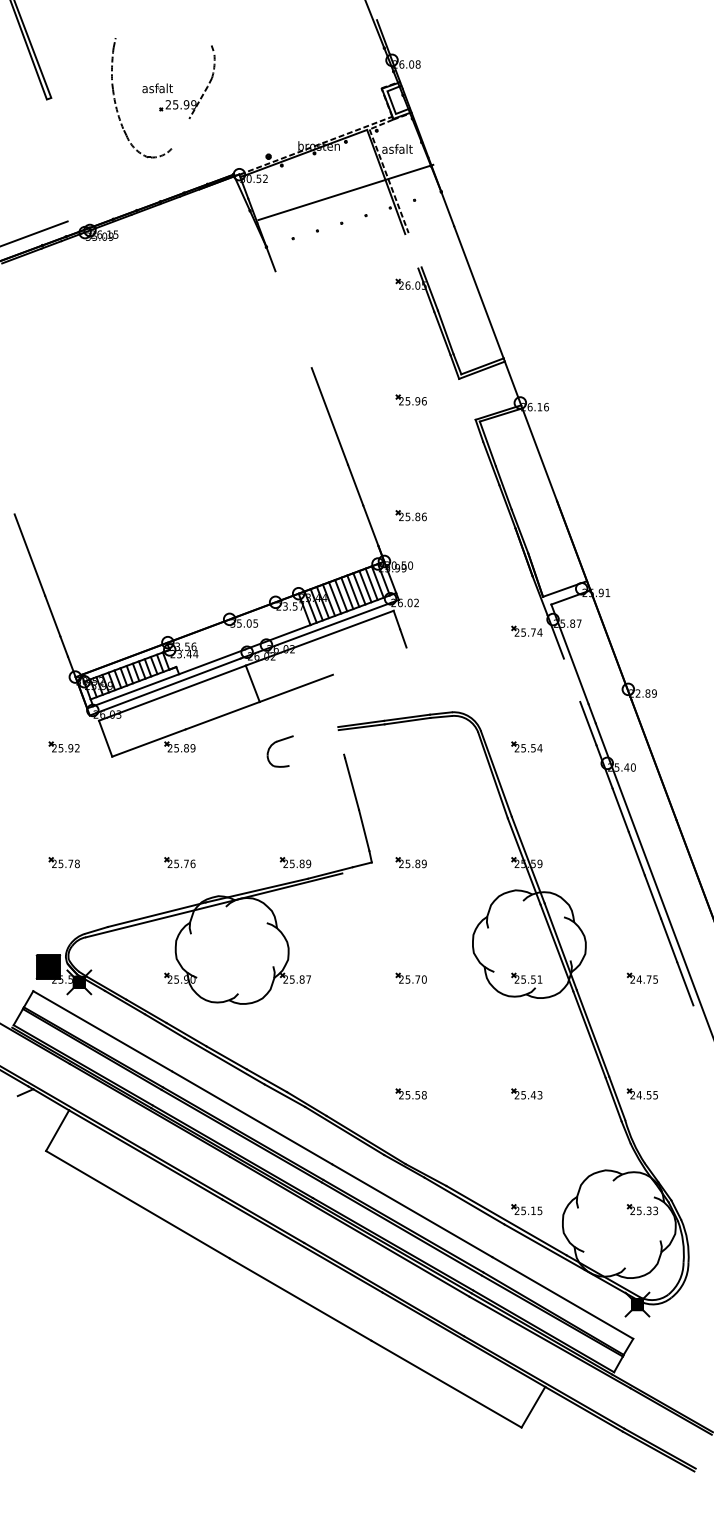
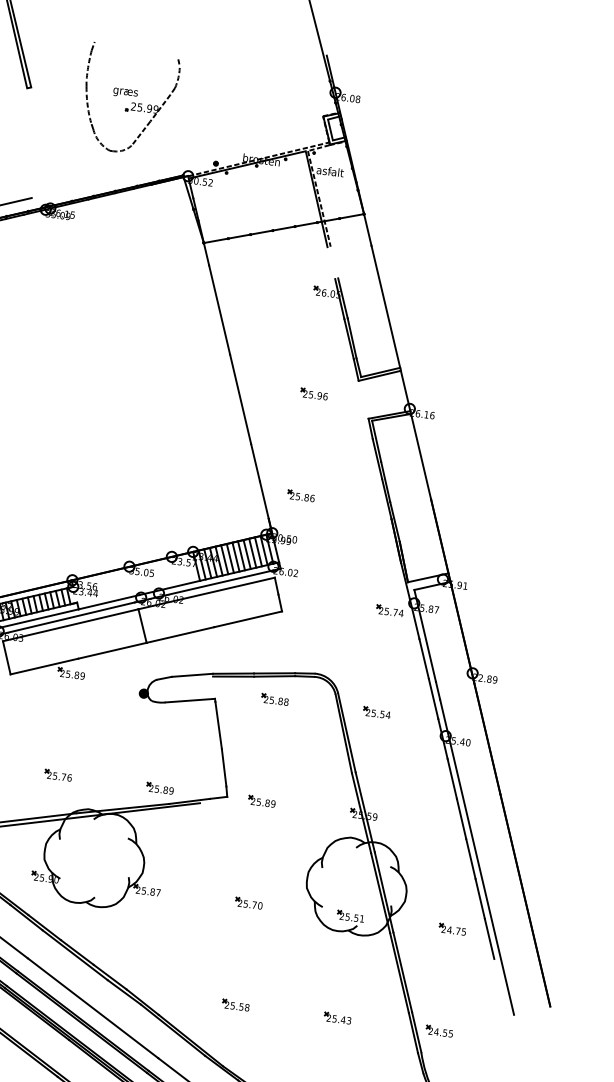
text: (157, 89) -> (125, 91), asfalt -> græs
line: (180, 133) -> (140, 133), added
line: (345, 192) -> (283, 228), moved
line: (293, 319) -> (219, 309), added
line: (369, 660) -> (247, 618), added
line: (571, 679) -> (423, 658), added
line: (315, 731) -> (192, 675), added
part: (410, 746) -> (274, 699), added
fill: (263, 758) -> (143, 693), added
line: (316, 759) -> (190, 699), added

